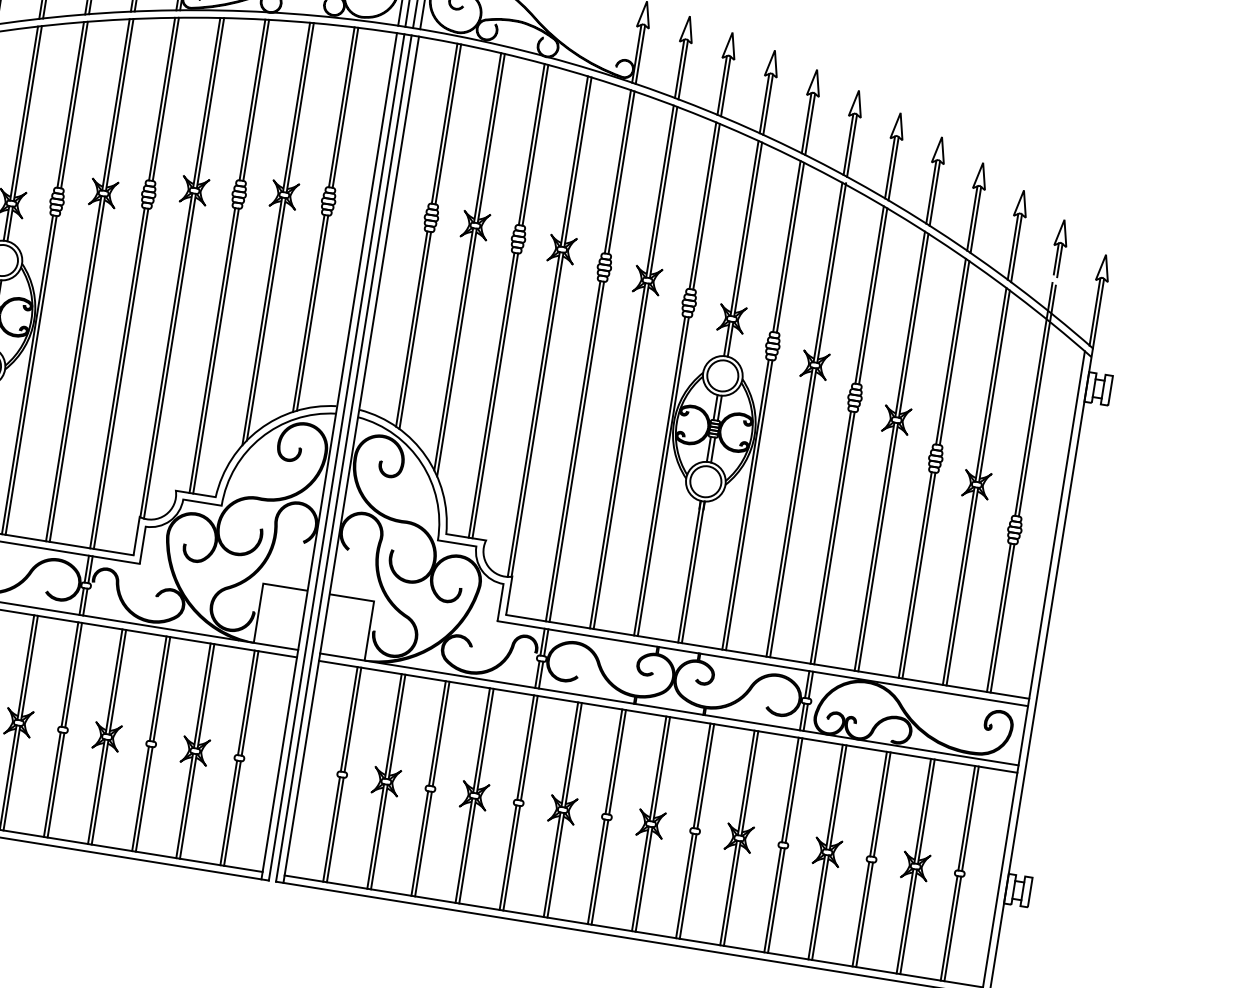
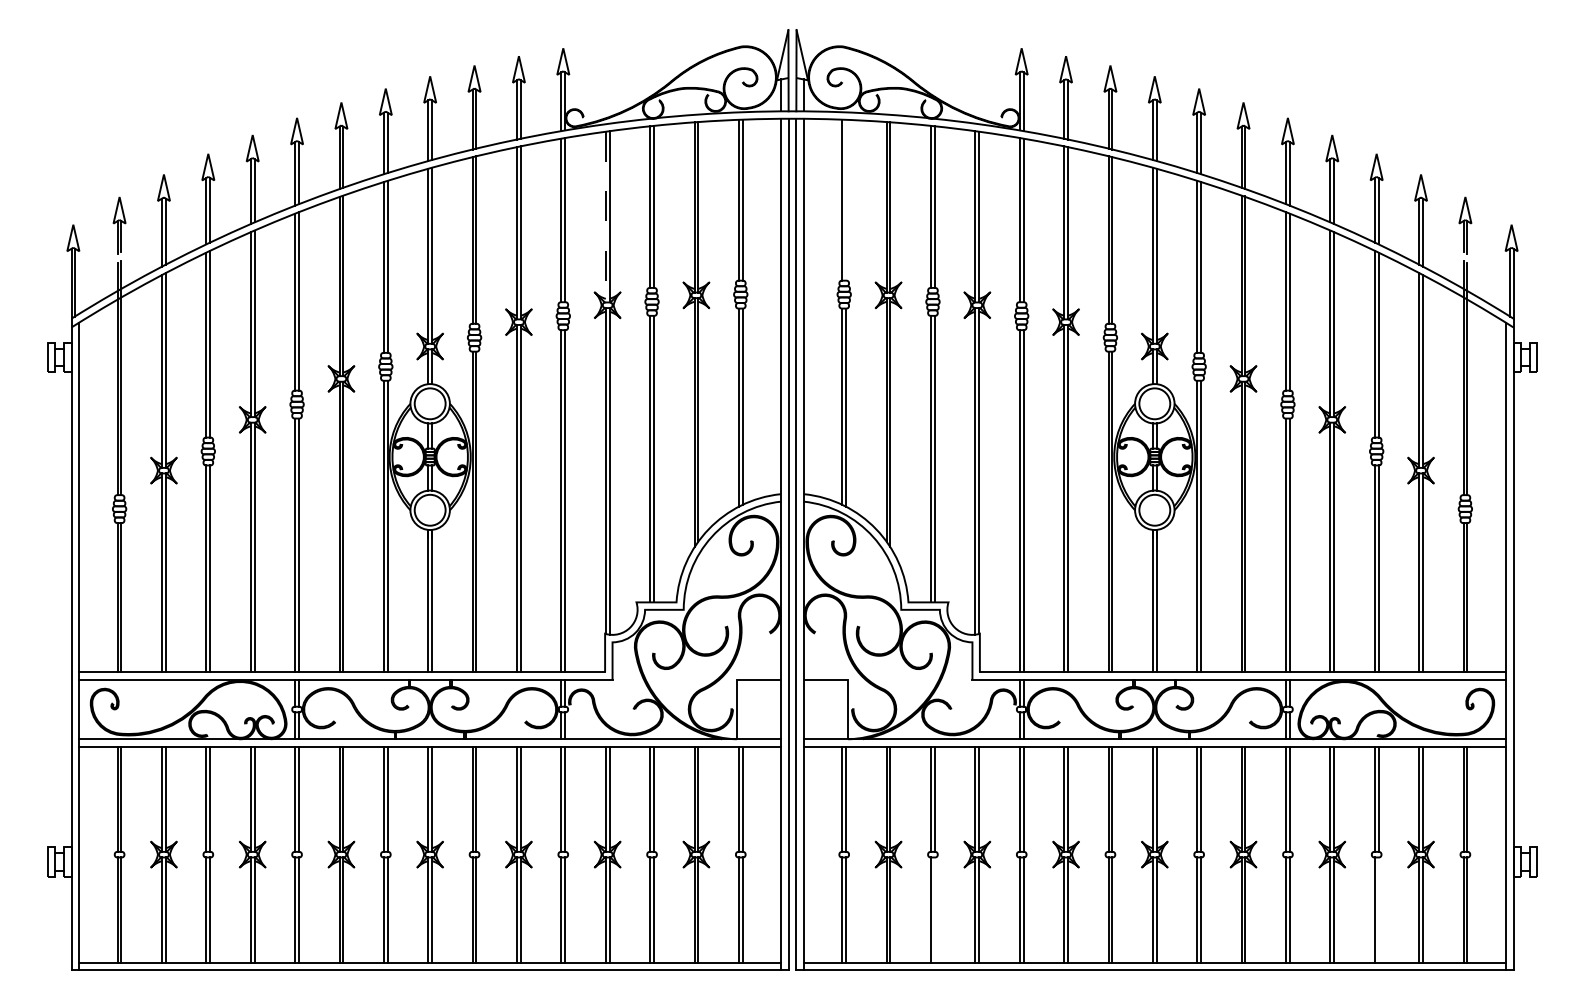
line: (206, 103) -> (605, 217), solid -> dashed
line: (448, 123) -> (846, 199), removed
line: (423, 843) -> (934, 909), removed
line: (864, 914) -> (1378, 909), removed

